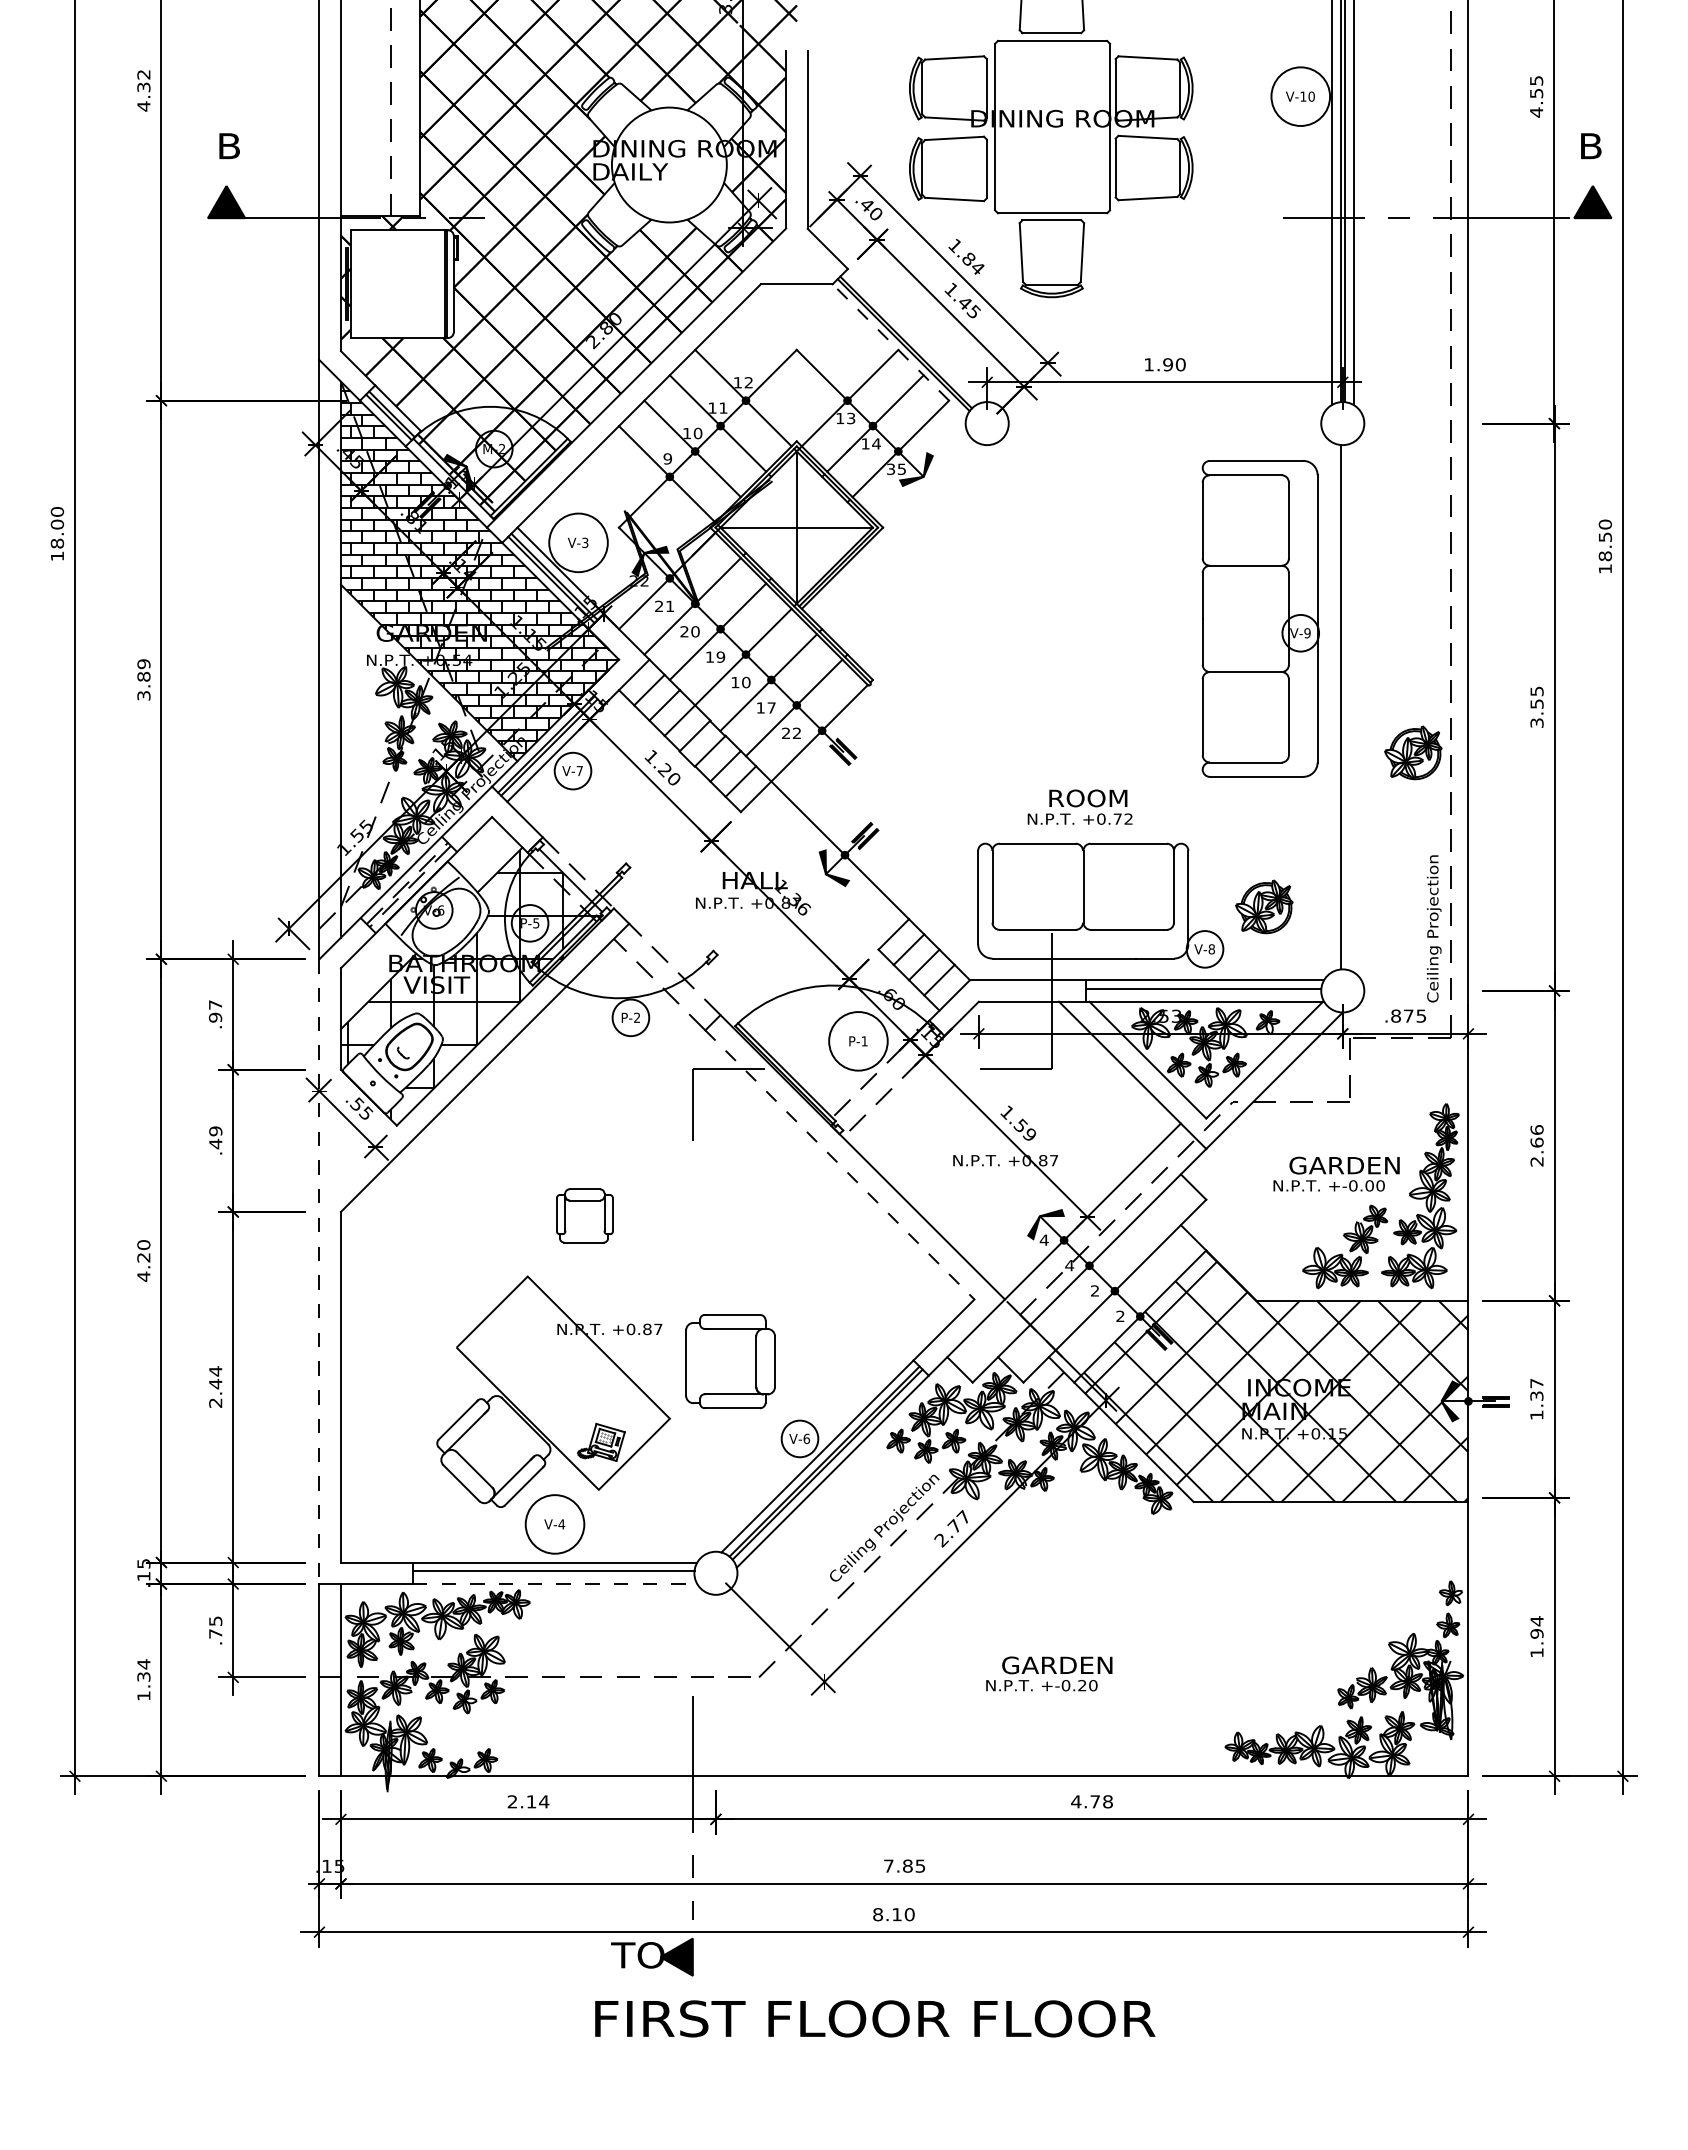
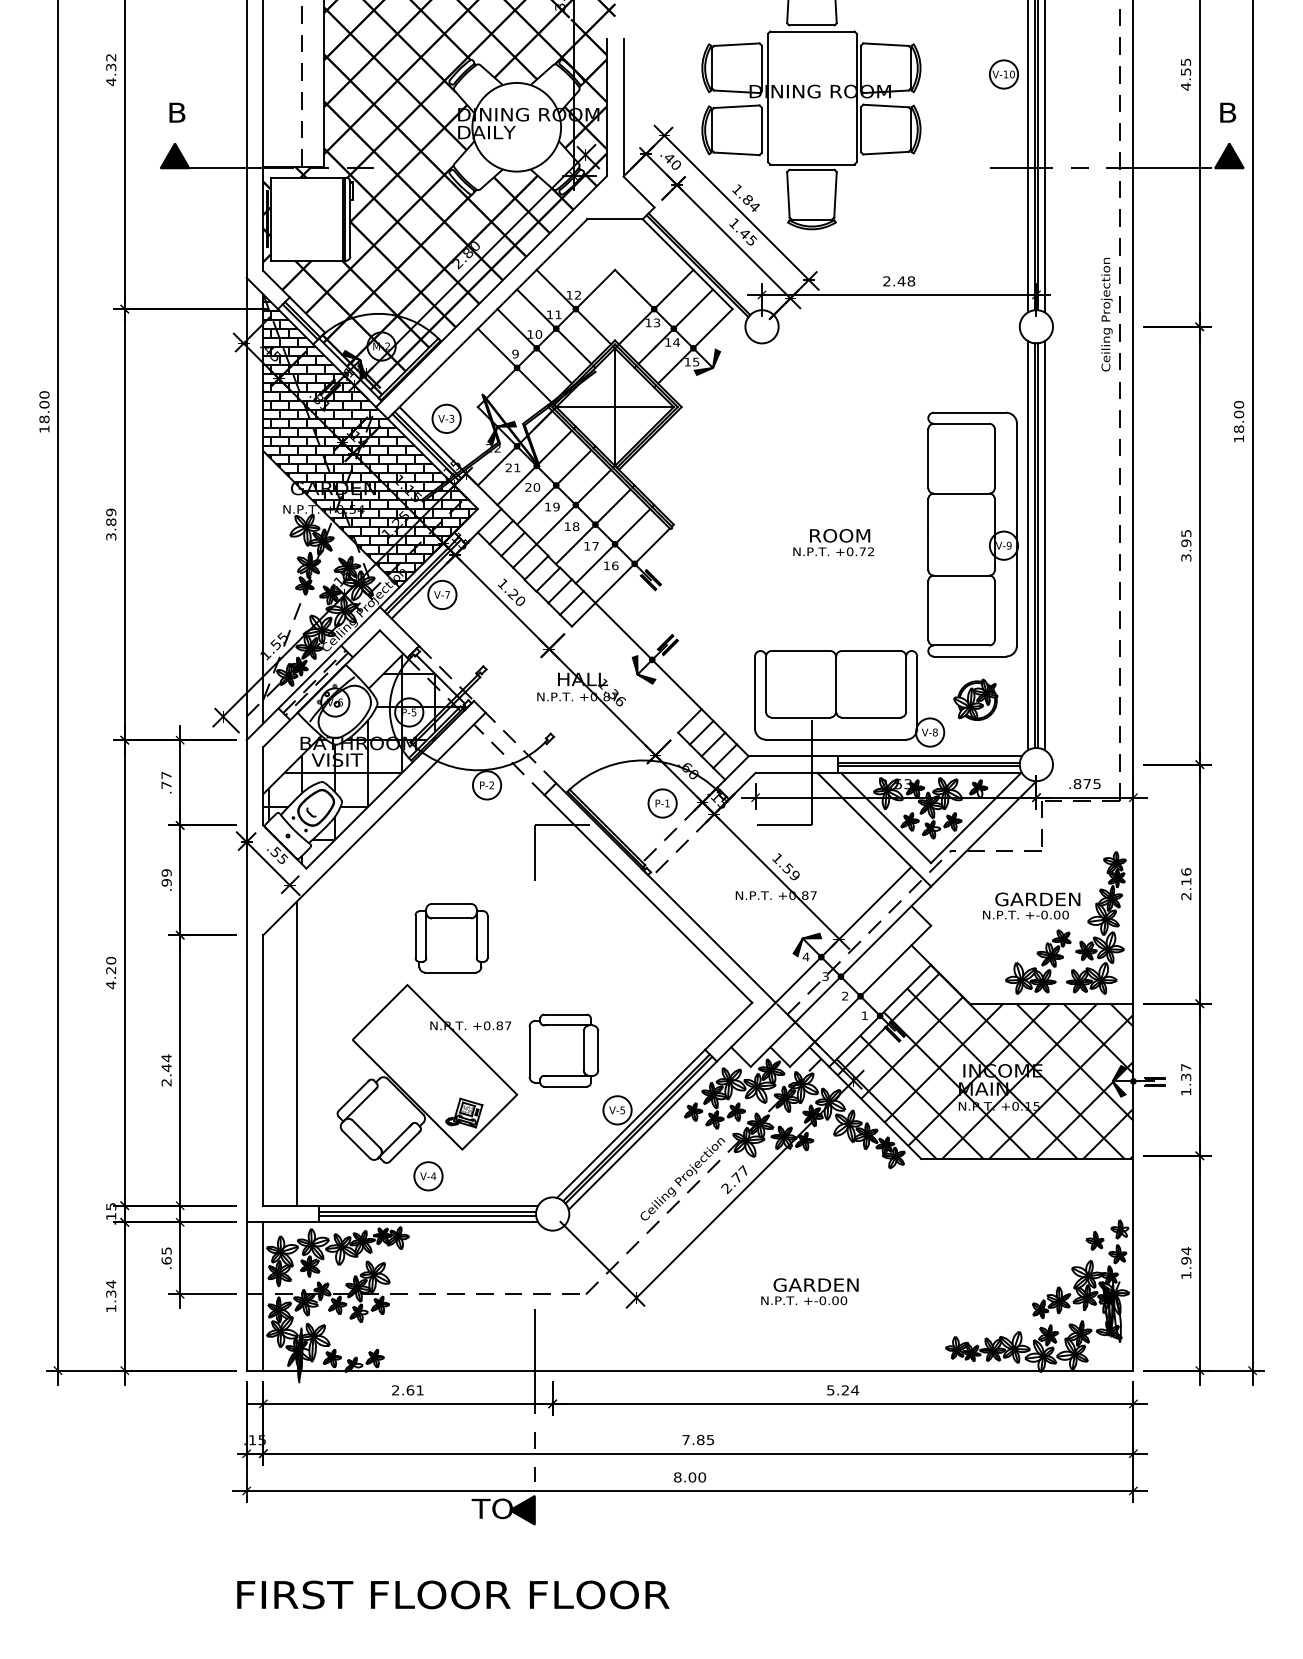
circle: (1300, 96) -> (1003, 74), size x0.62
line: (890, 342) -> (687, 264), dashed -> solid
text: (1164, 364) -> (898, 281), 1.90 -> 2.48
text: (891, 468) -> (688, 361), 35 -> 15
text: (1604, 537) -> (1238, 414), 18.50 -> 18.00
circle: (578, 542) -> (446, 418), size x0.62
part: (1260, 618) -> (972, 534), moved
text: (746, 682) -> (576, 526), 10 -> 18
text: (1536, 704) -> (1185, 543), 3.55 -> 3.95
line: (1332, 707) -> (1028, 545), added
line: (1344, 707) -> (1037, 545), added
line: (1353, 707) -> (1044, 545), added
text: (791, 733) -> (610, 565), 22 -> 16
part: (1413, 752) -> (1090, 580), removed
text: (1079, 806) -> (833, 542), moved
text: (1433, 928) -> (1106, 314), moved
line: (1203, 993) -> (928, 766), added
text: (215, 1017) -> (166, 785), .97 -> .77
circle: (858, 1041) -> (662, 803), size x0.62
text: (1536, 1142) -> (1185, 881), 2.66 -> 2.16
text: (215, 1143) -> (166, 882), .49 -> .99
line: (840, 1165) -> (648, 899), dashed -> solid
part: (584, 1215) -> (451, 937), size x1.67
text: (1069, 1265) -> (825, 976), 4 -> 3
line: (319, 1272) -> (246, 981), dashed -> solid
text: (1120, 1315) -> (864, 1015), 2 -> 1
line: (384, 1365) -> (296, 1053), added
text: (806, 1438) -> (622, 1110), V-6 -> V-5
circle: (554, 1524) -> (428, 1176), size x0.62
line: (553, 1575) -> (427, 1215), added
line: (555, 1584) -> (428, 1222), dashed -> solid
part: (1418, 1607) -> (1094, 1240), added
text: (215, 1633) -> (166, 1260), .75 -> .65
text: (1082, 1685) -> (835, 1300), +-0.20 -> +-0.00
text: (537, 1801) -> (414, 1390), 2.14 -> 2.61
text: (1092, 1801) -> (843, 1390), 4.78 -> 5.24
text: (897, 1914) -> (692, 1477), 8.10 -> 8.00
text: (875, 2018) -> (453, 1594), moved

